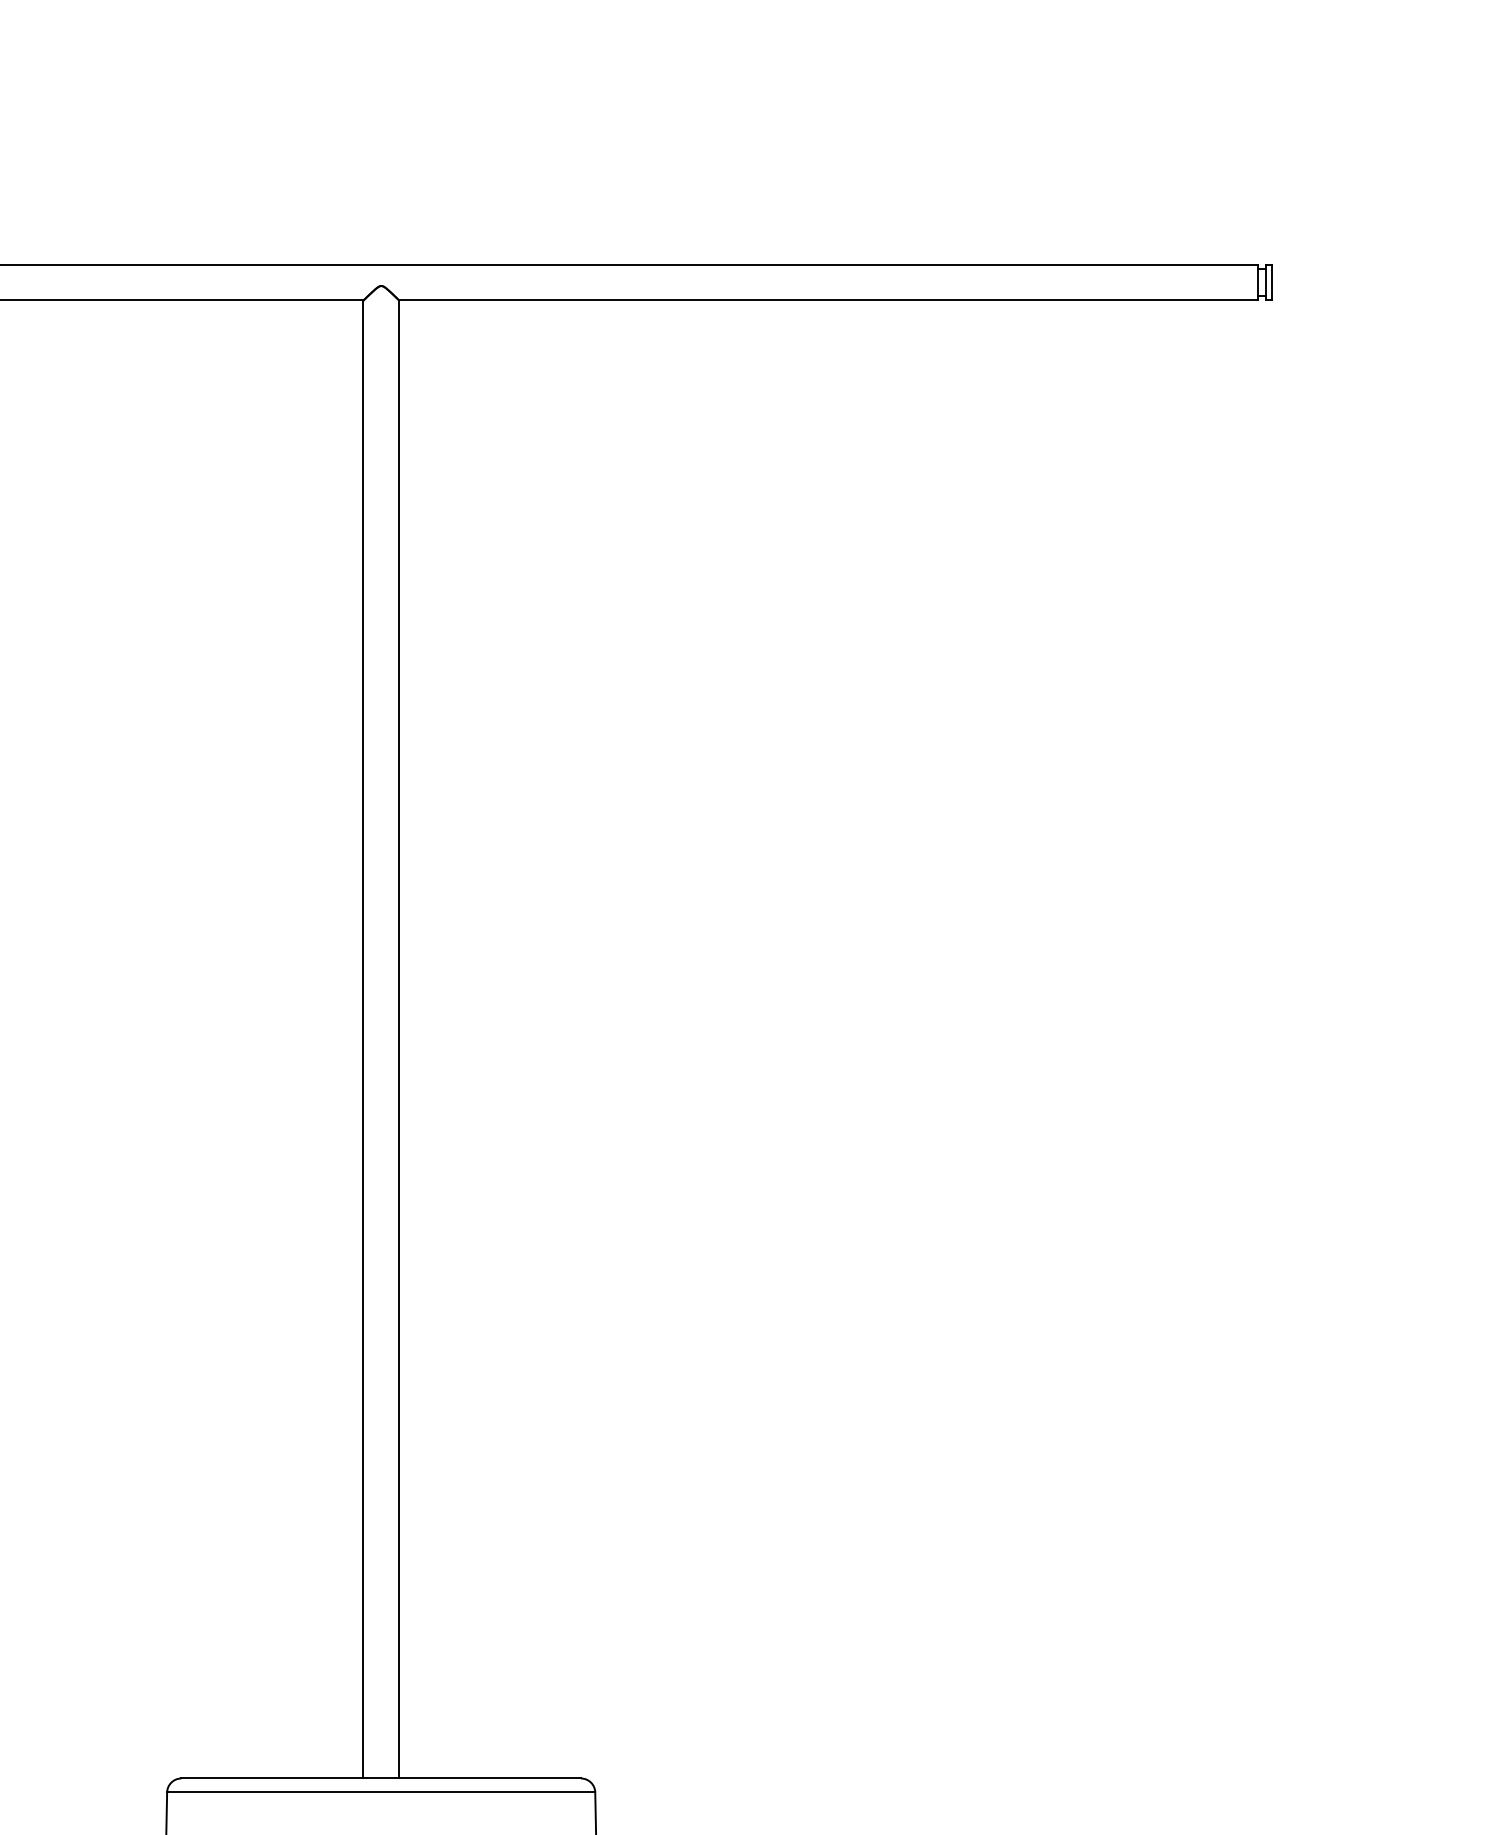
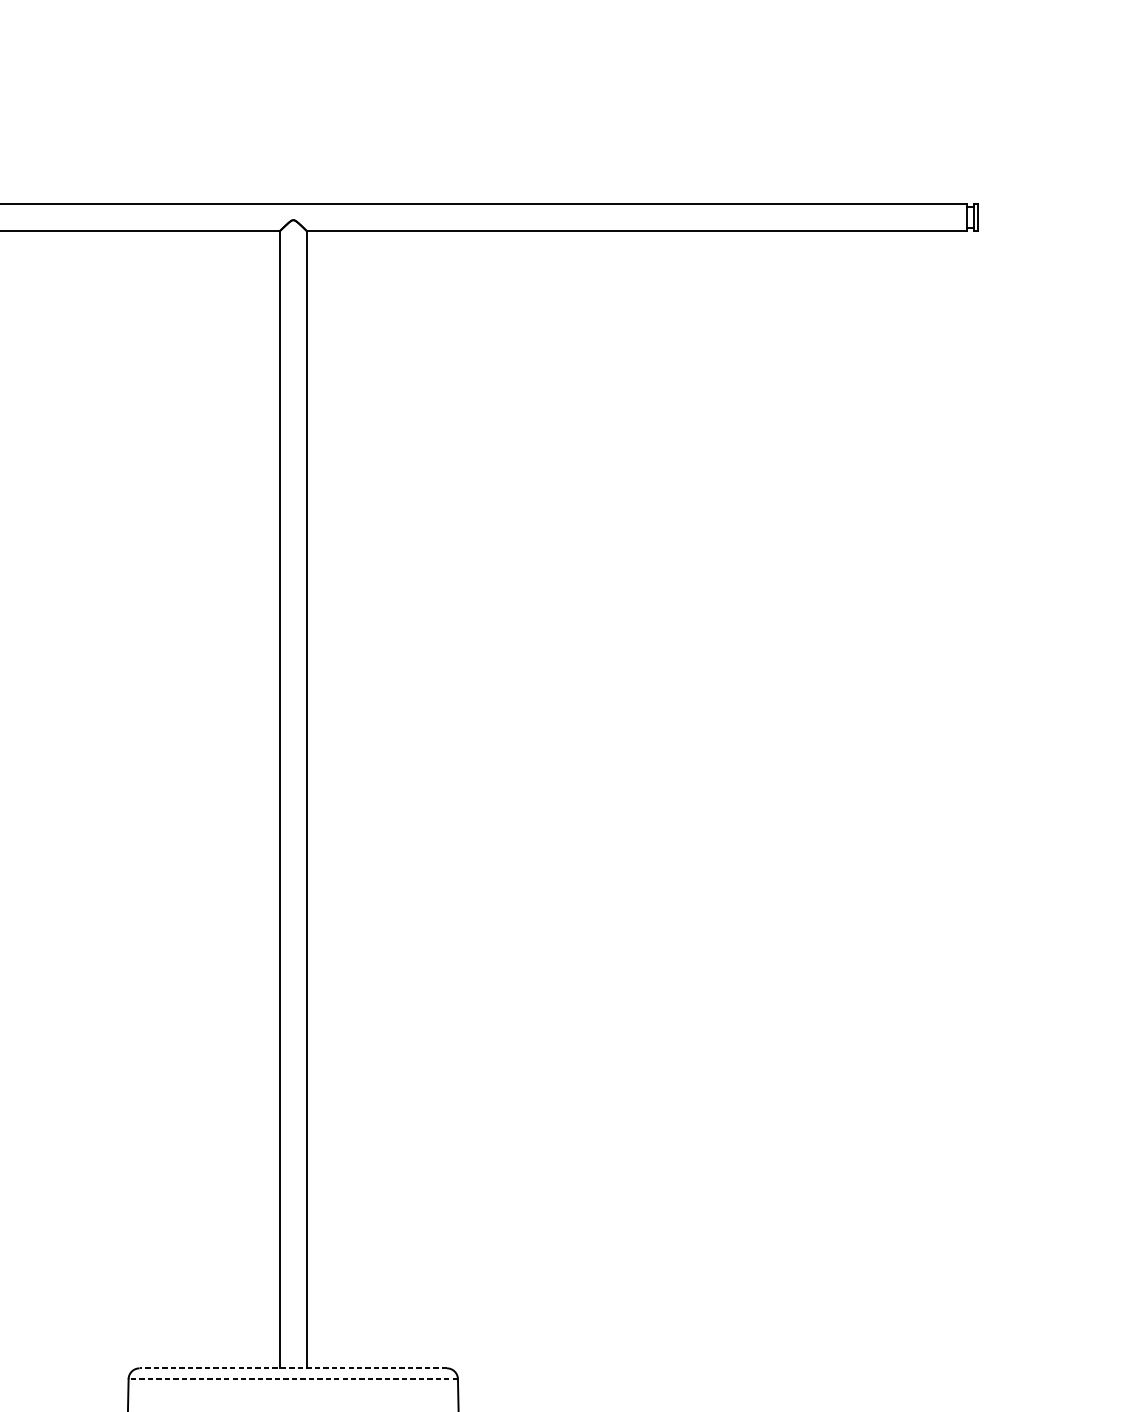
line: (381, 1778) -> (293, 1368), solid -> dashed
line: (380, 1792) -> (292, 1379), solid -> dashed

